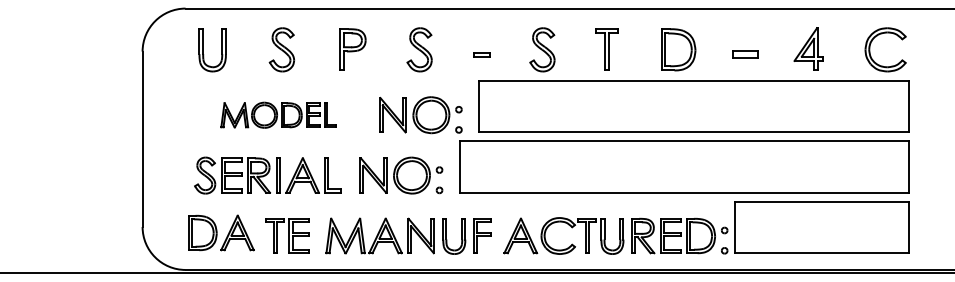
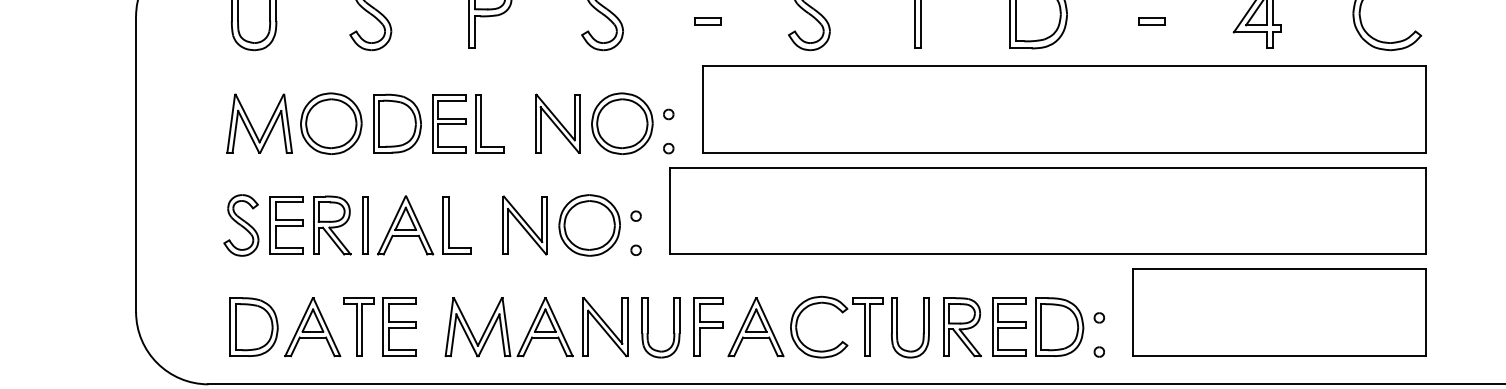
part: (745, 54) -> (1151, 21), size x0.62
part: (278, 115) -> (364, 124), size x1.43
part: (221, 232) -> (285, 326), moved
part: (615, 235) -> (915, 326), moved

